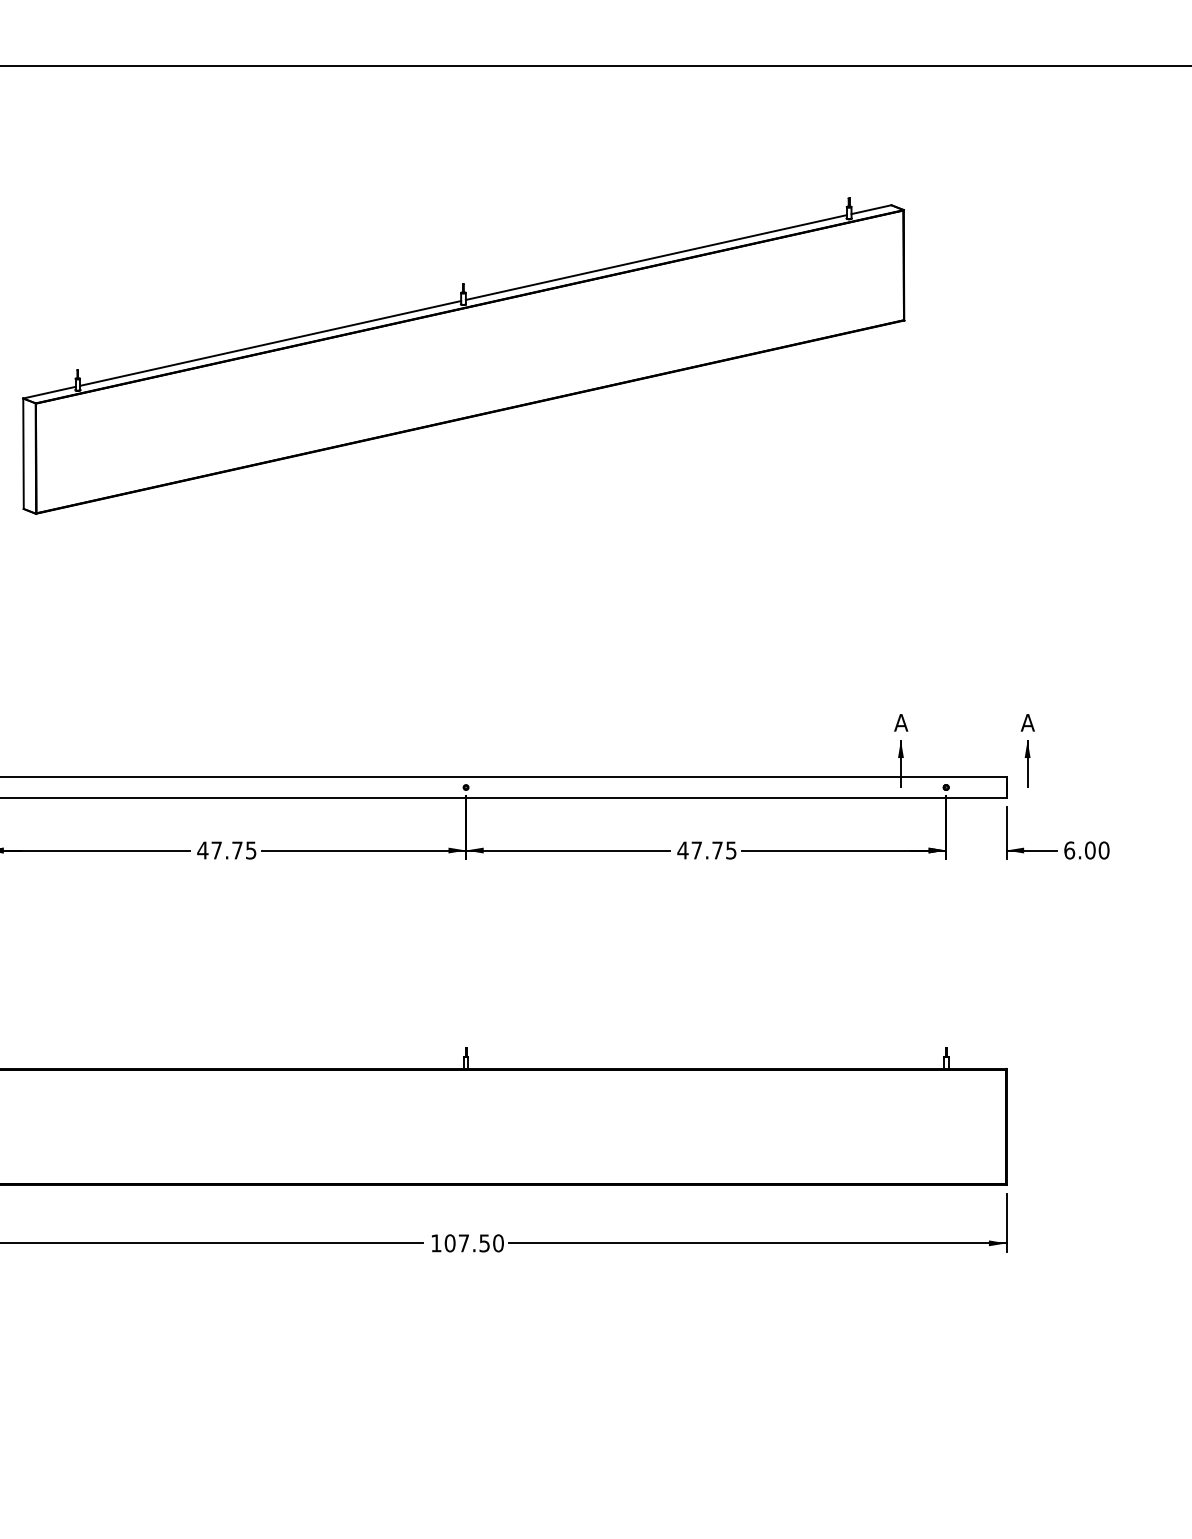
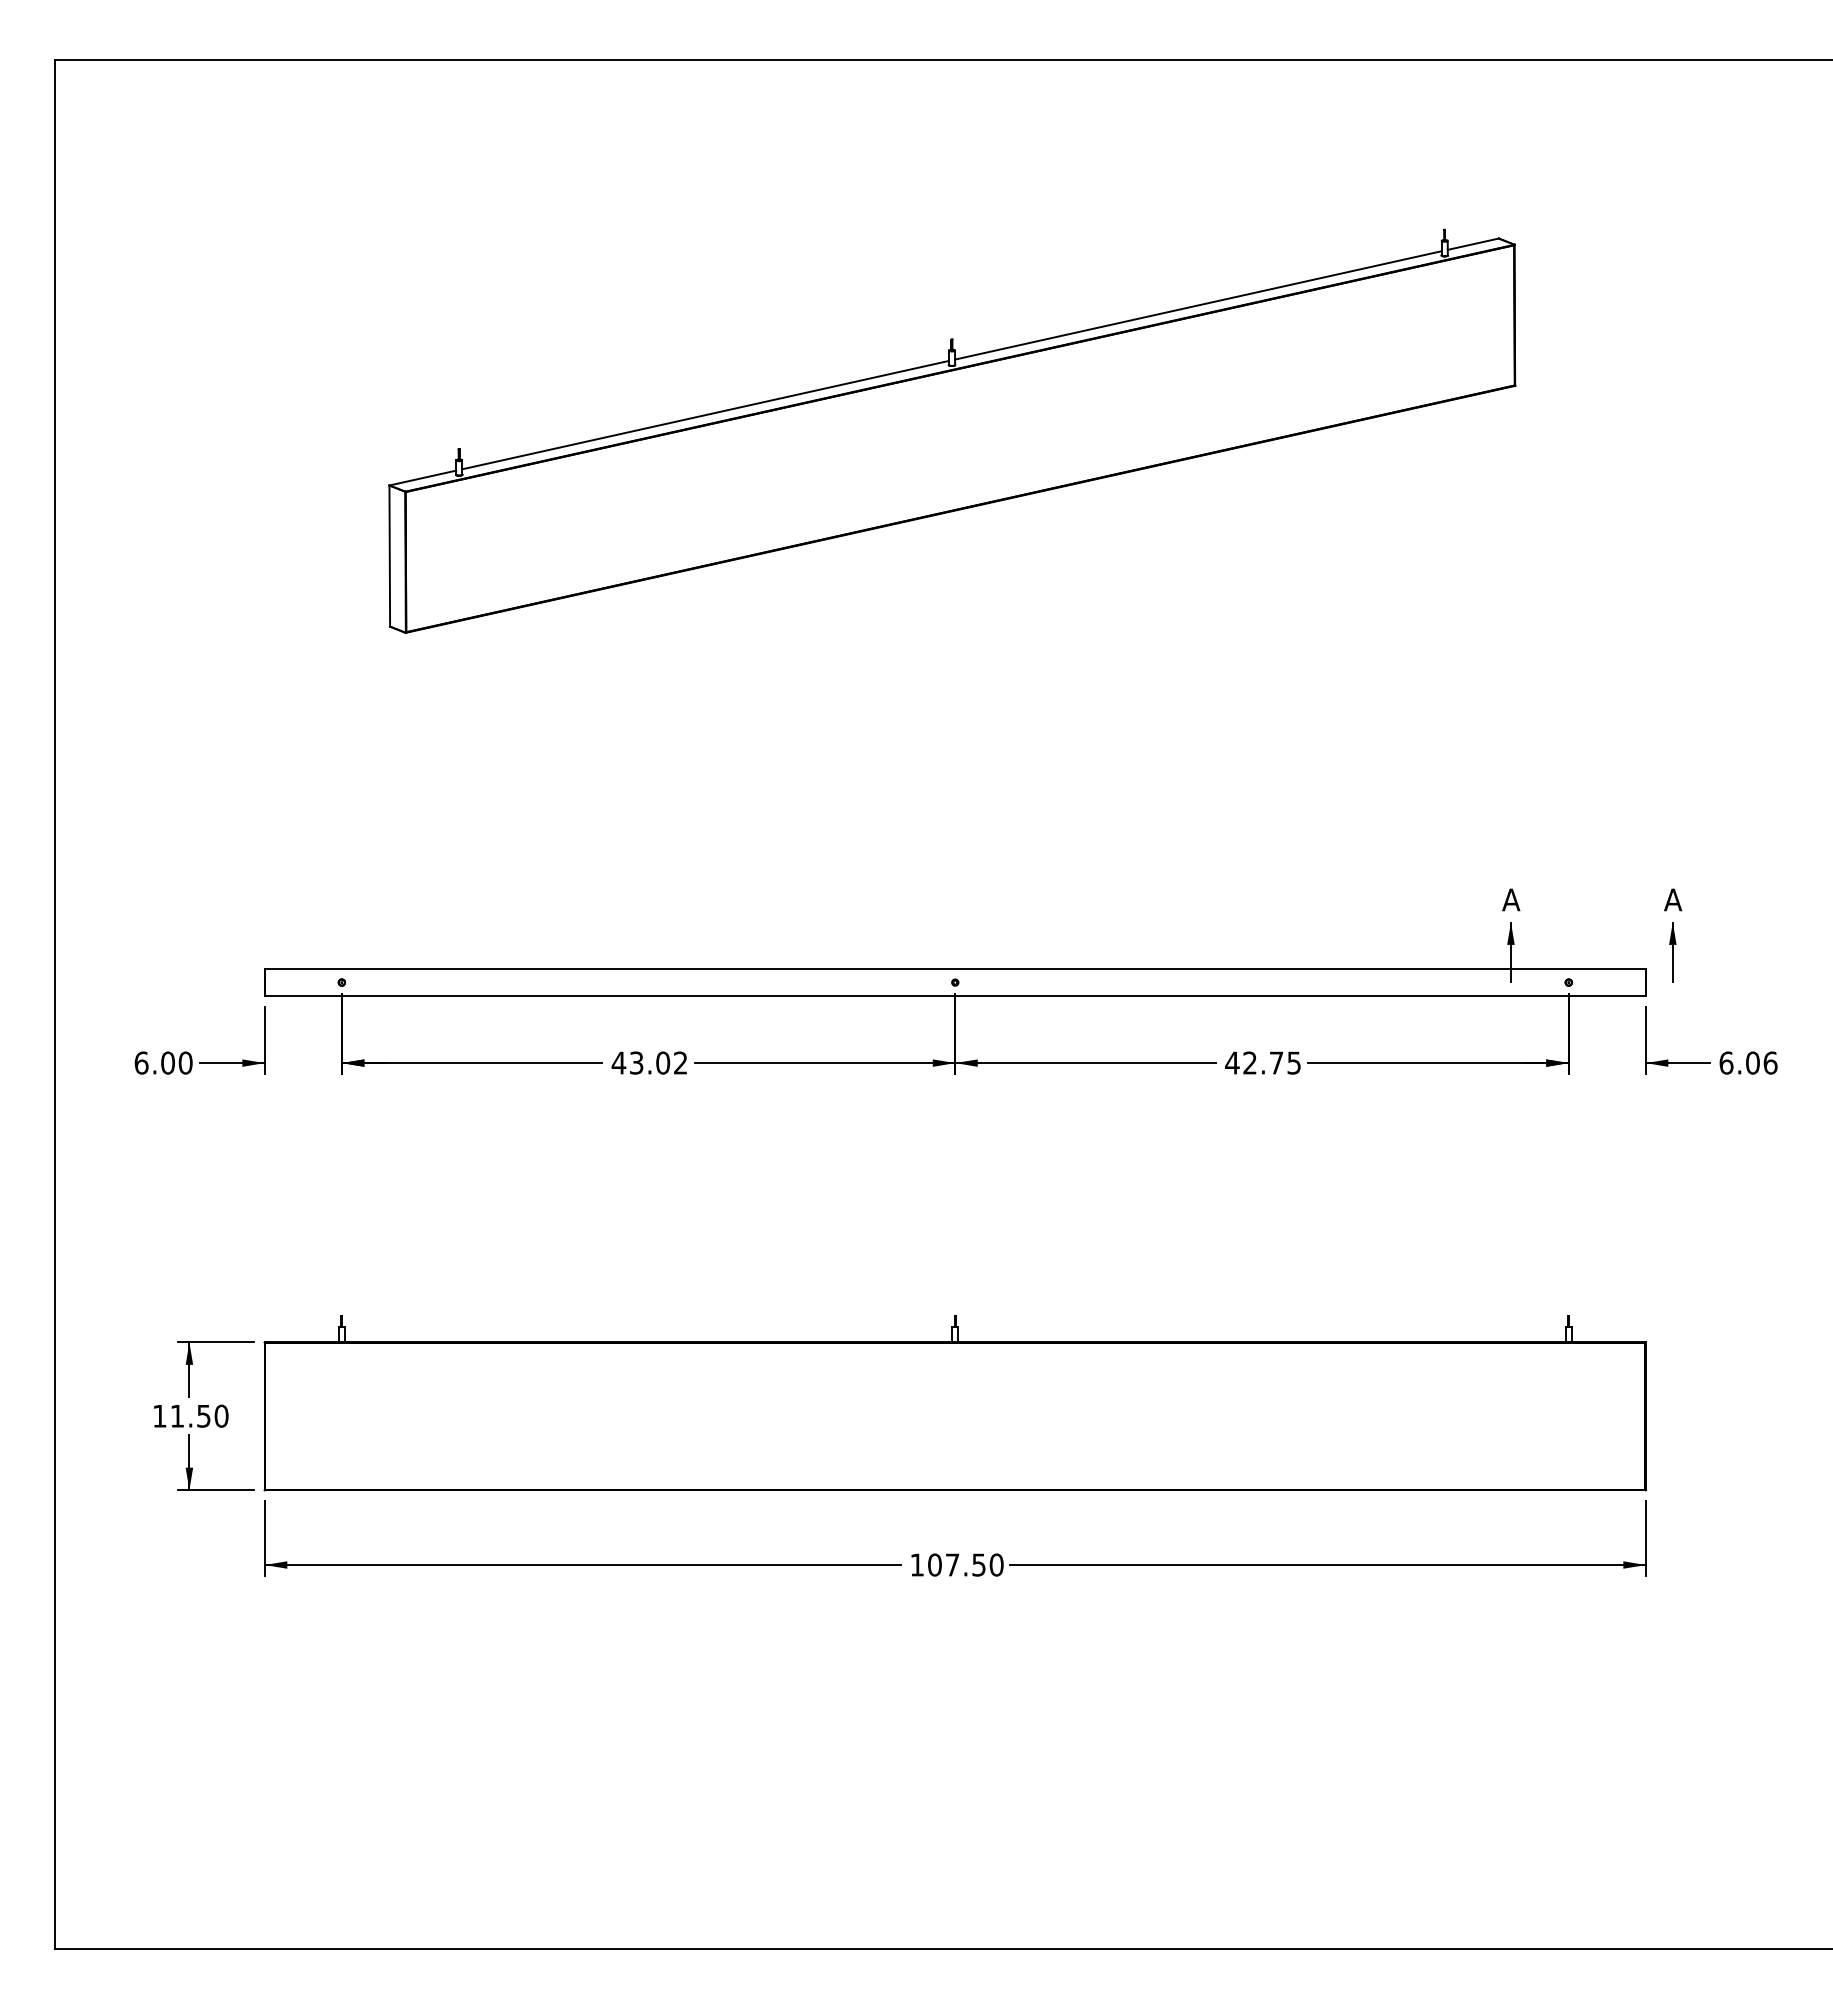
text: (233, 850) -> (658, 1062), 47.75 -> 43.02
text: (696, 850) -> (1249, 1062), 47.75 -> 42.75
text: (1104, 850) -> (1770, 1062), 6.00 -> 6.06

